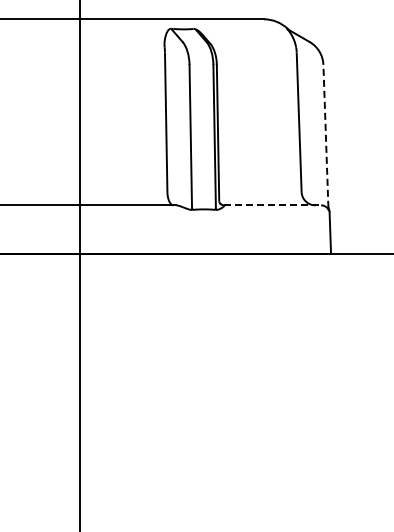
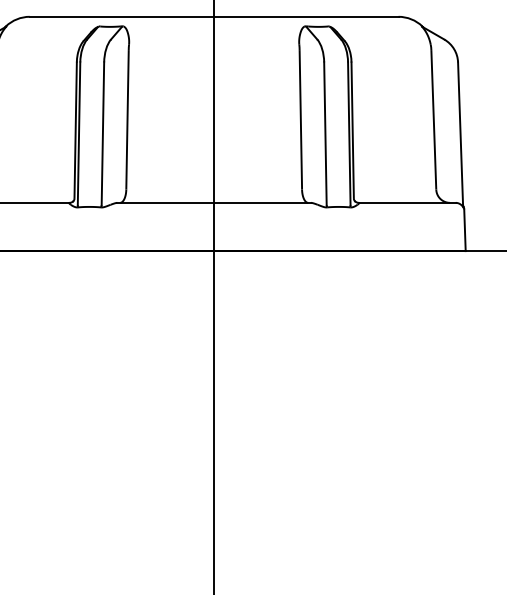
line: (325, 135) -> (460, 133), dashed -> solid
line: (272, 204) -> (407, 202), dashed -> solid

